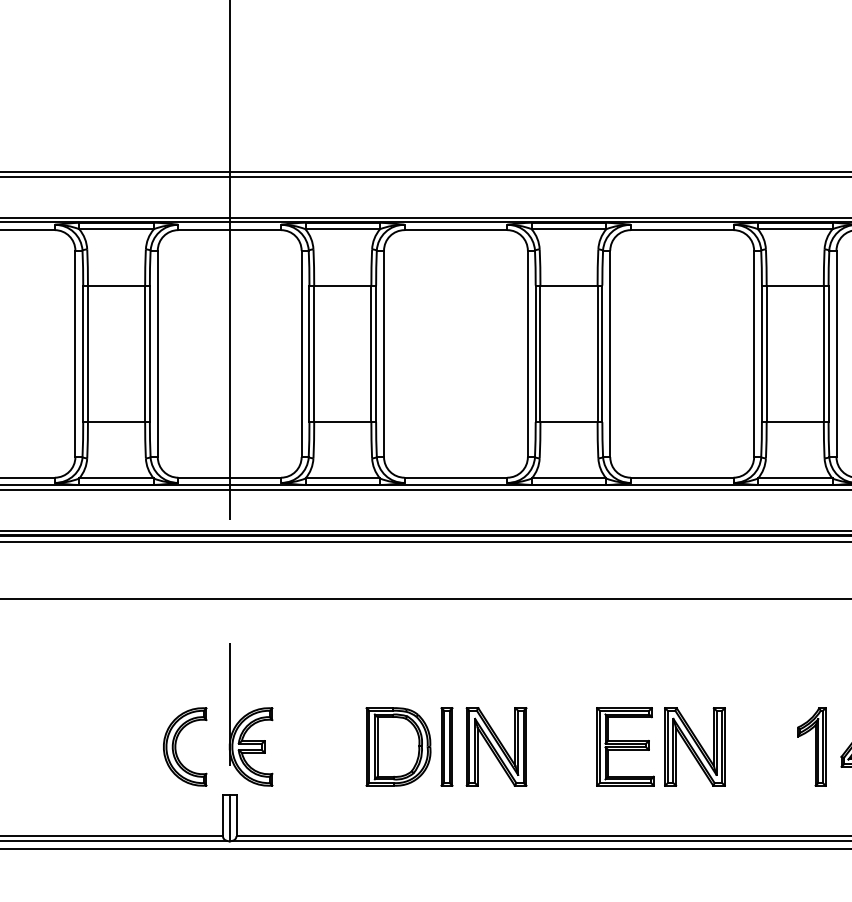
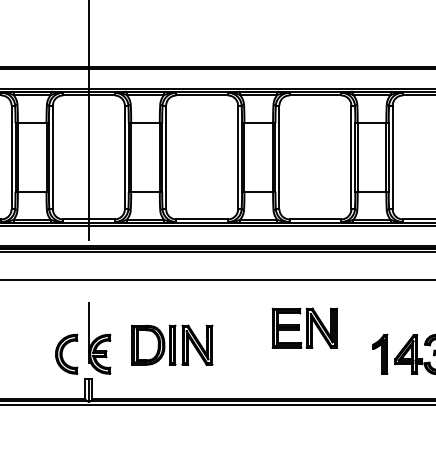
part: (446, 745) -> (172, 344), moved
part: (660, 745) -> (304, 327), moved

